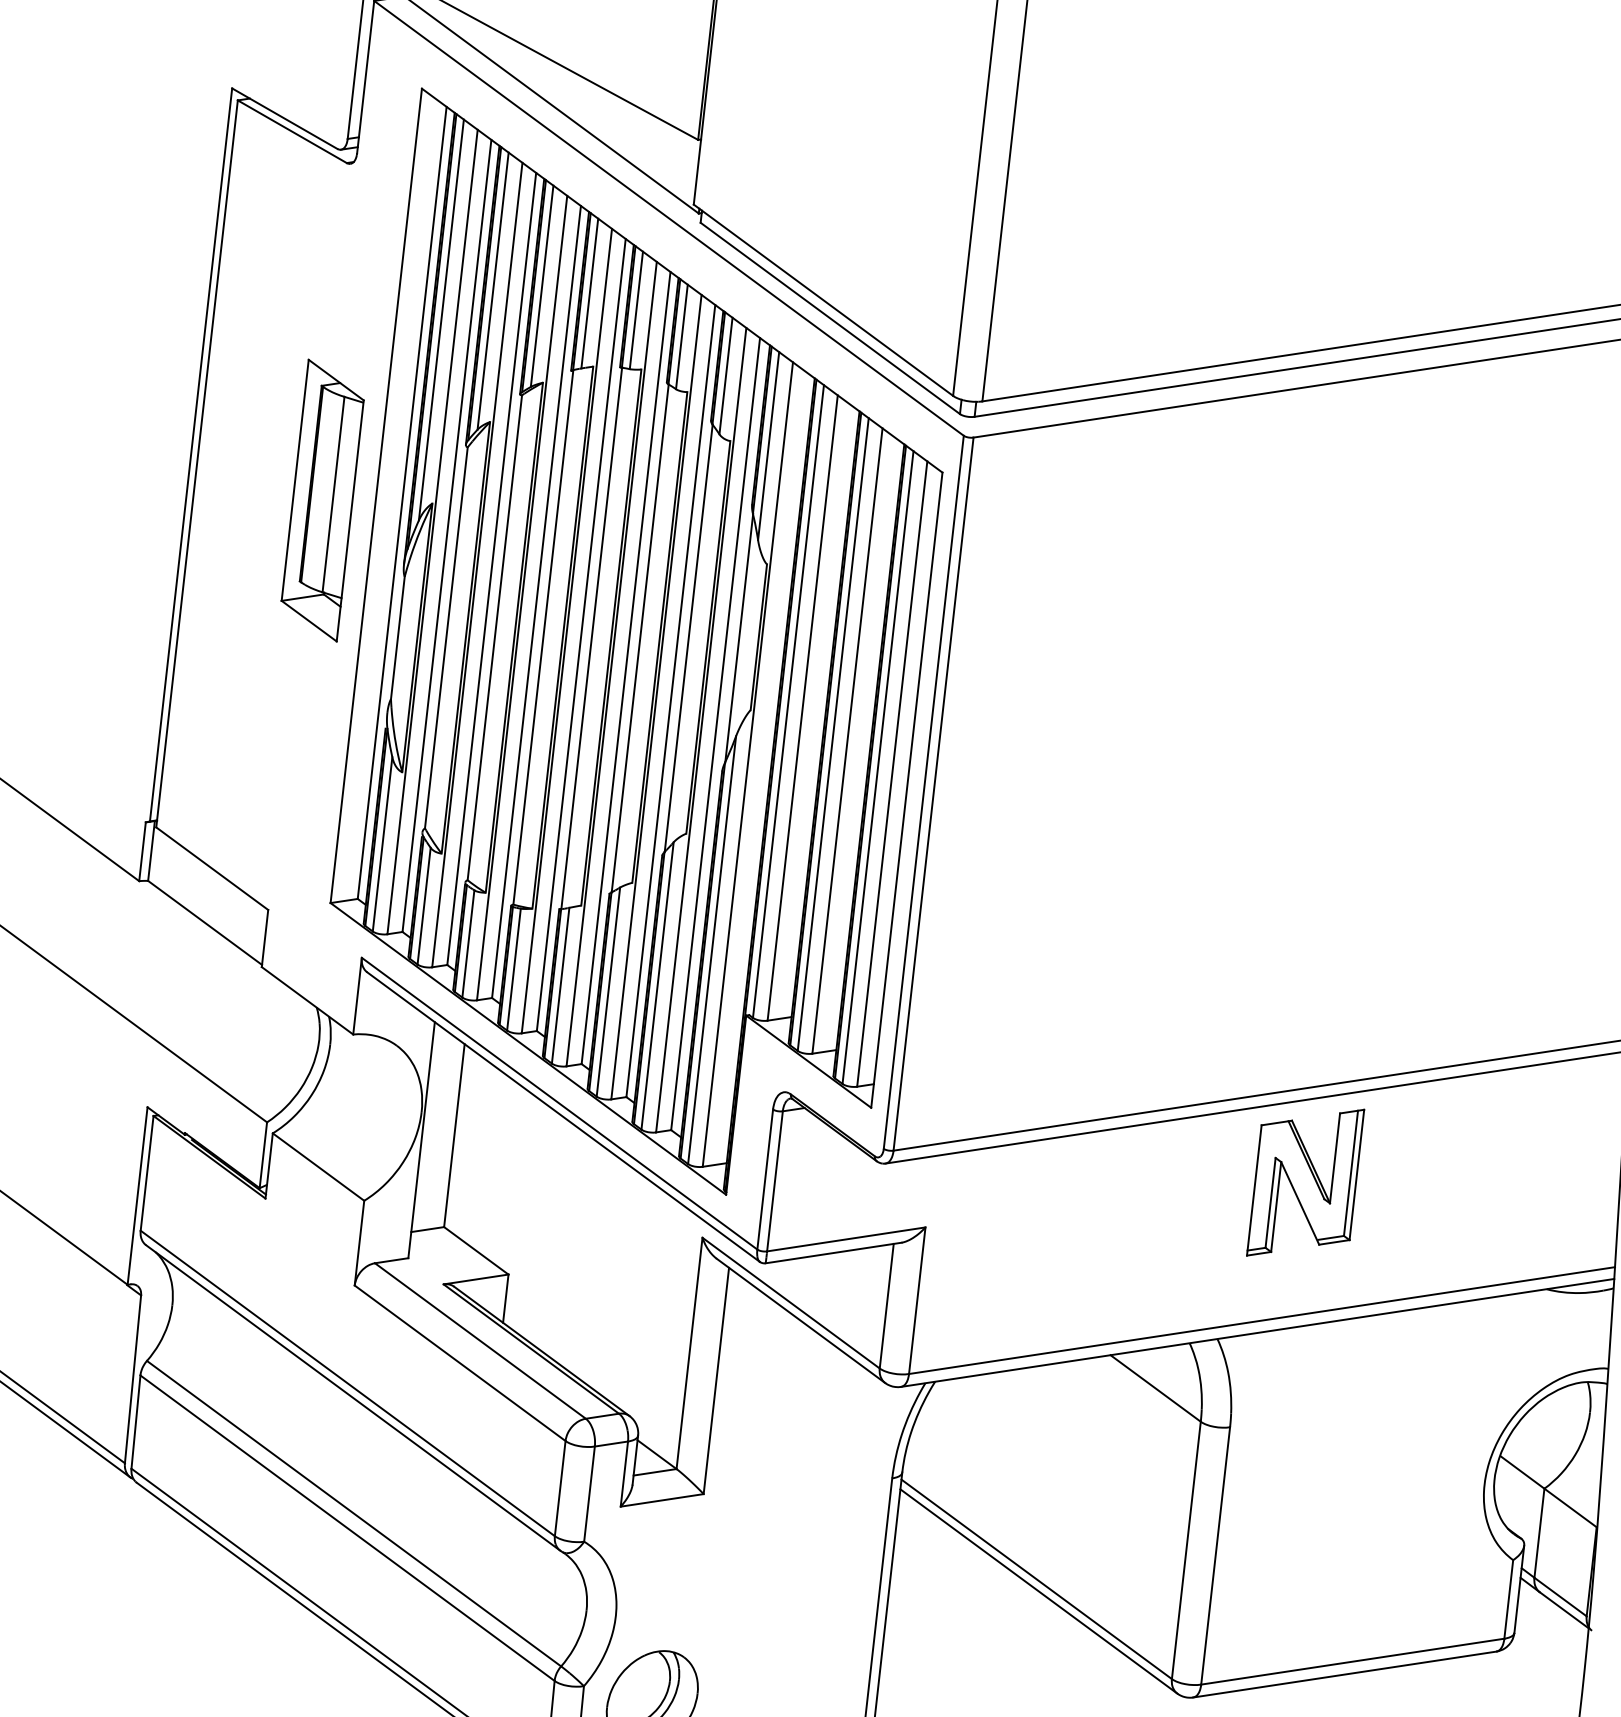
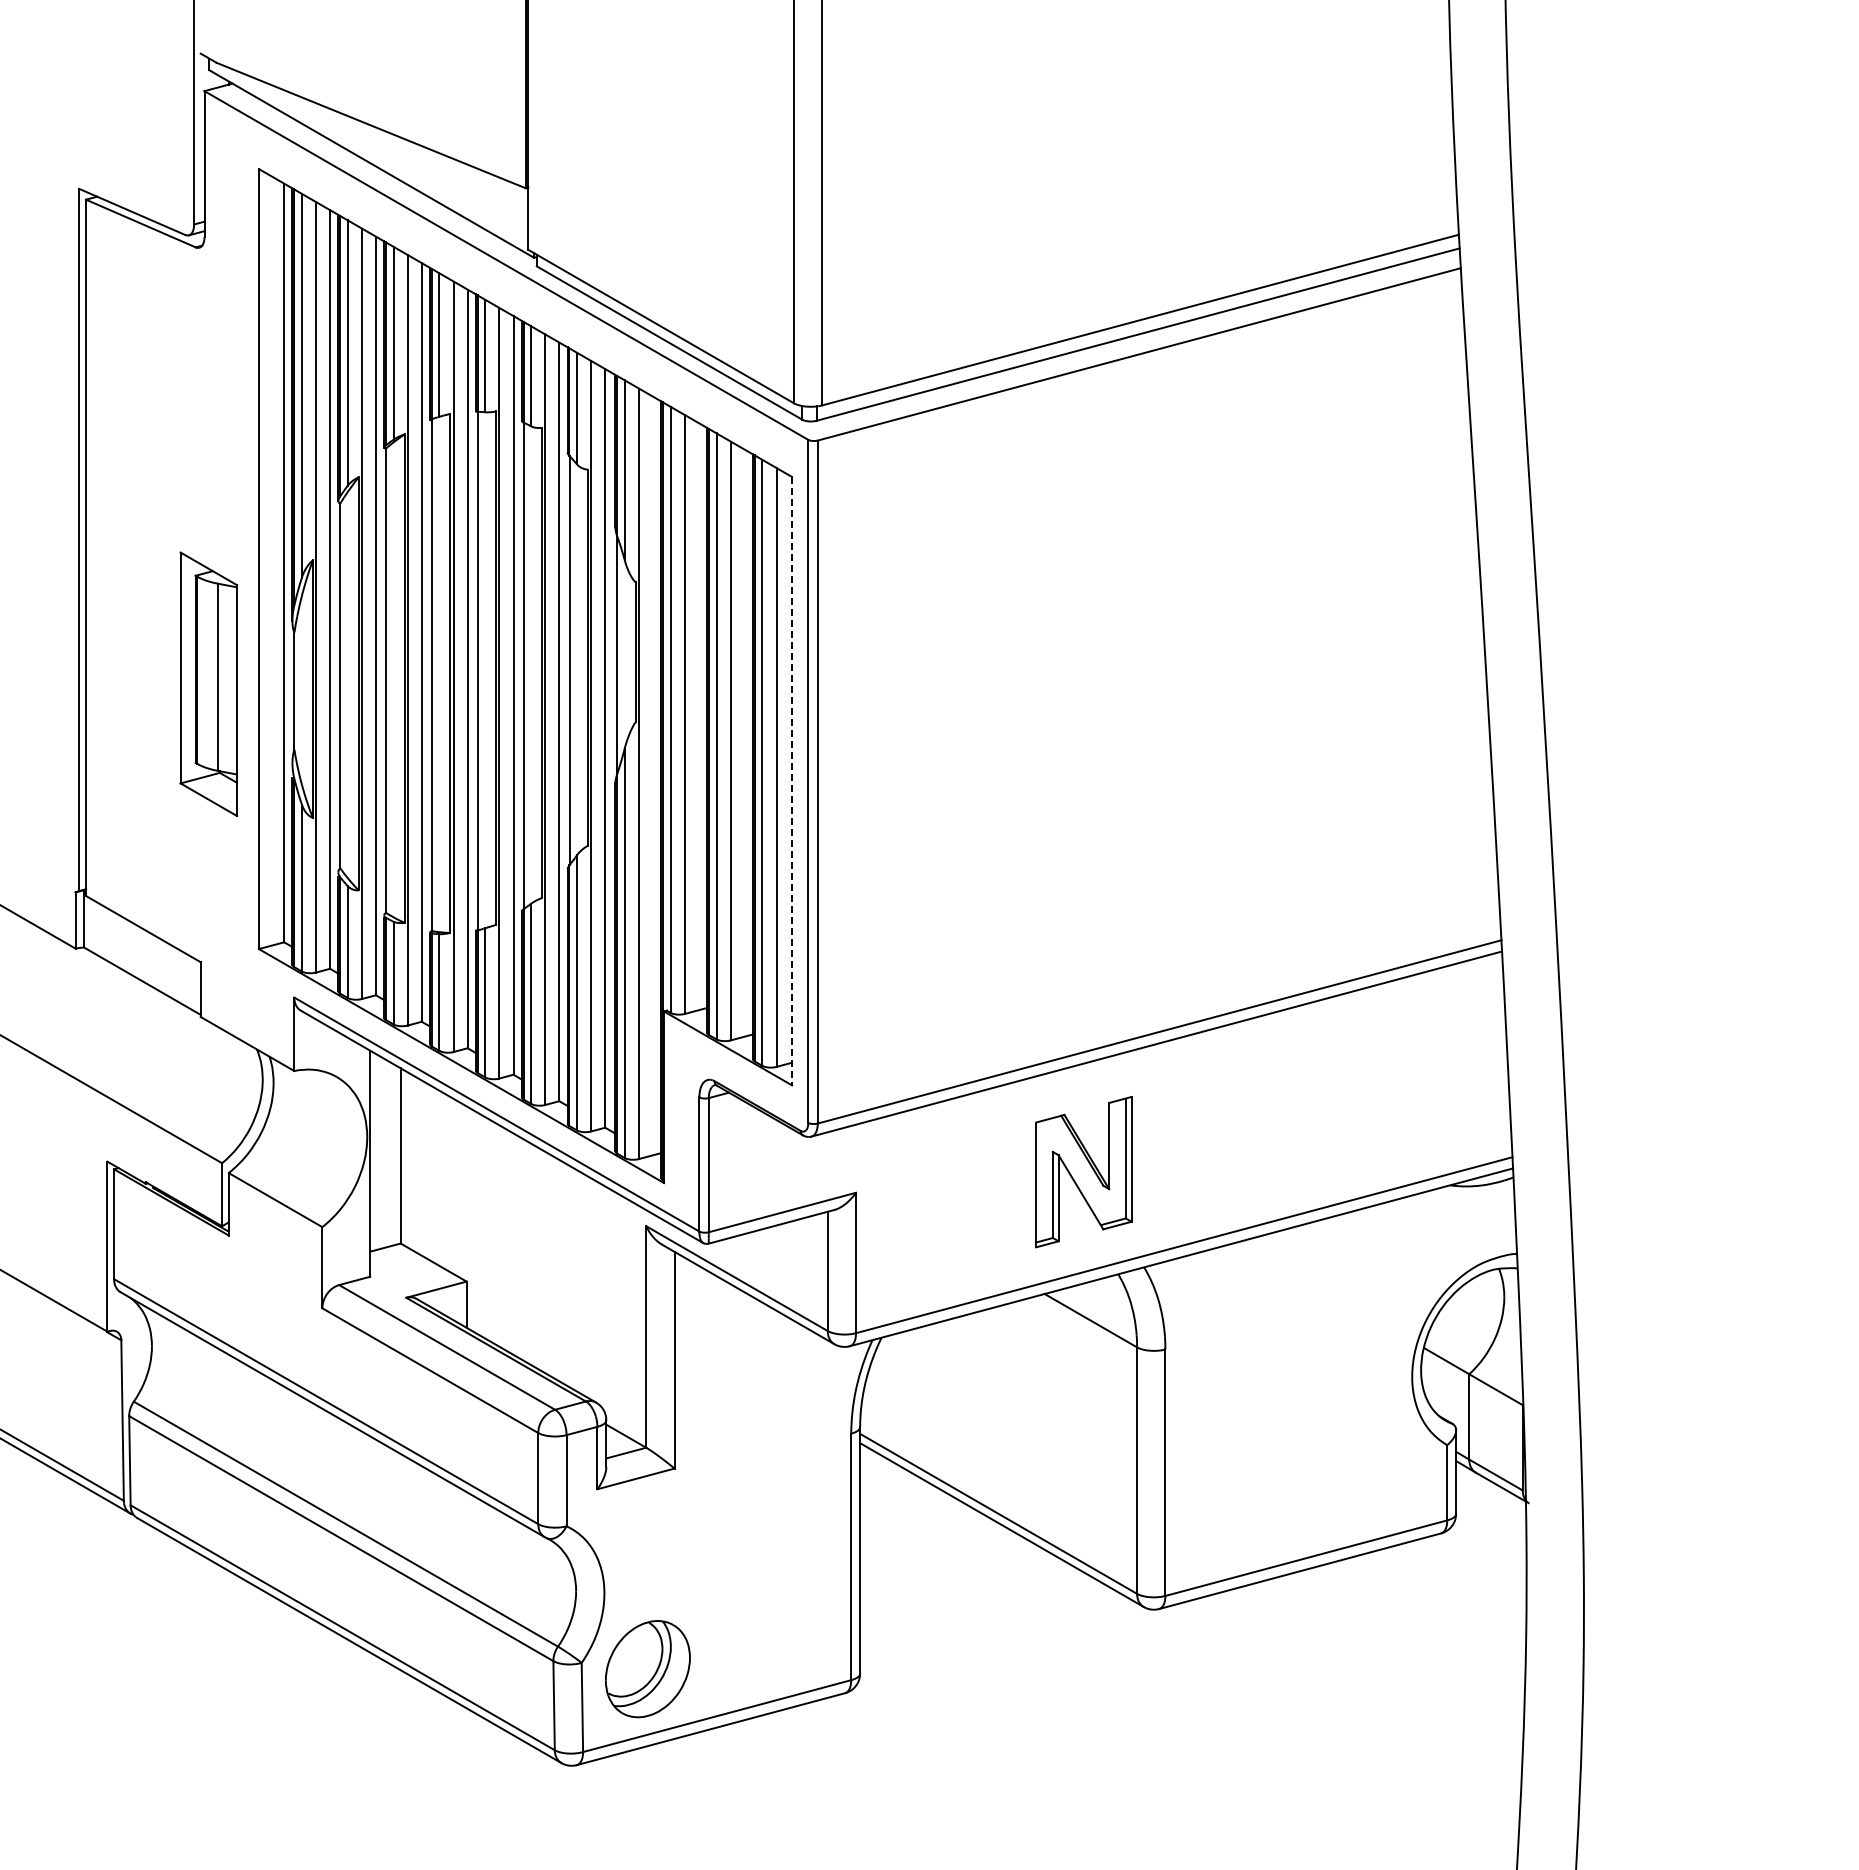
part: (322, 499) -> (208, 683), moved
line: (907, 790) -> (792, 781), solid -> dashed
part: (1305, 1183) -> (1083, 1172), moved

